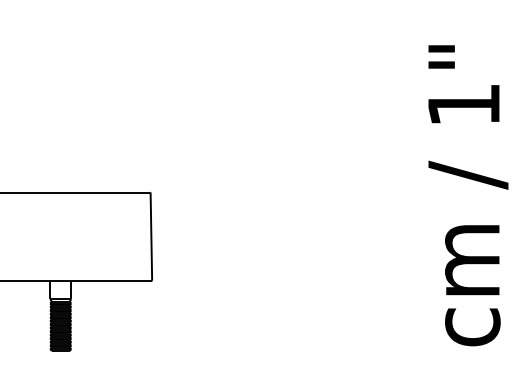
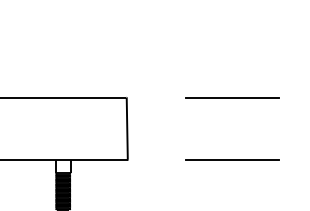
line: (299, 192) -> (232, 97), added
line: (299, 280) -> (232, 159), added

